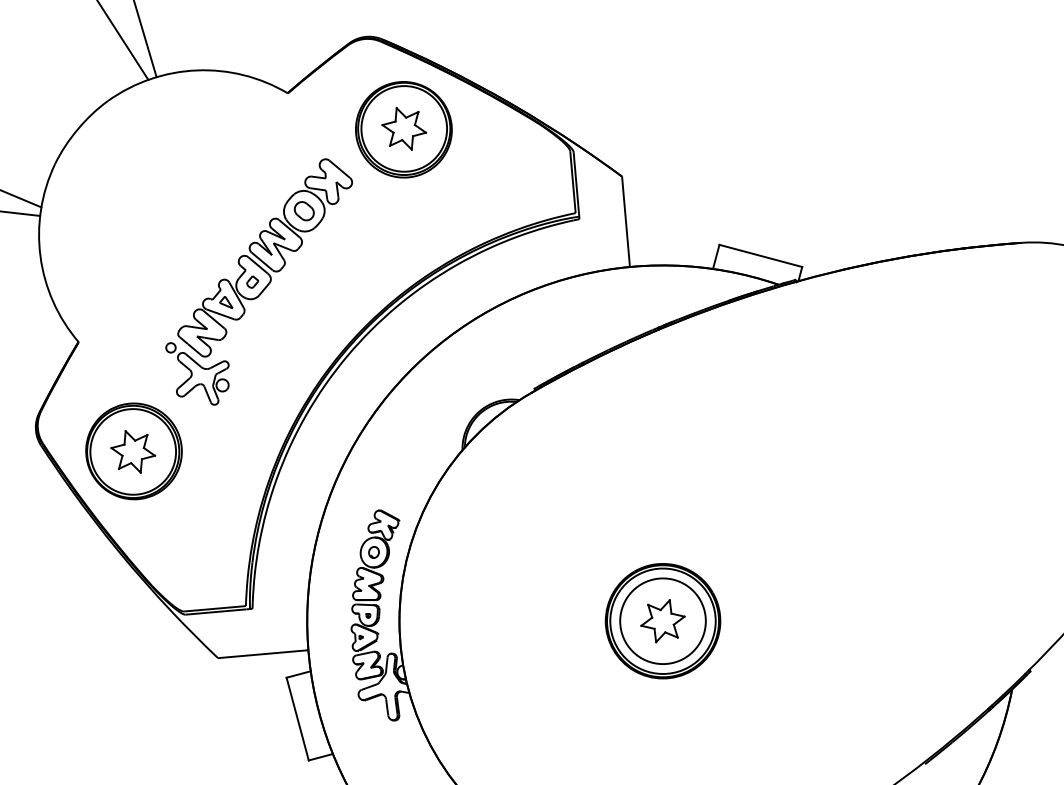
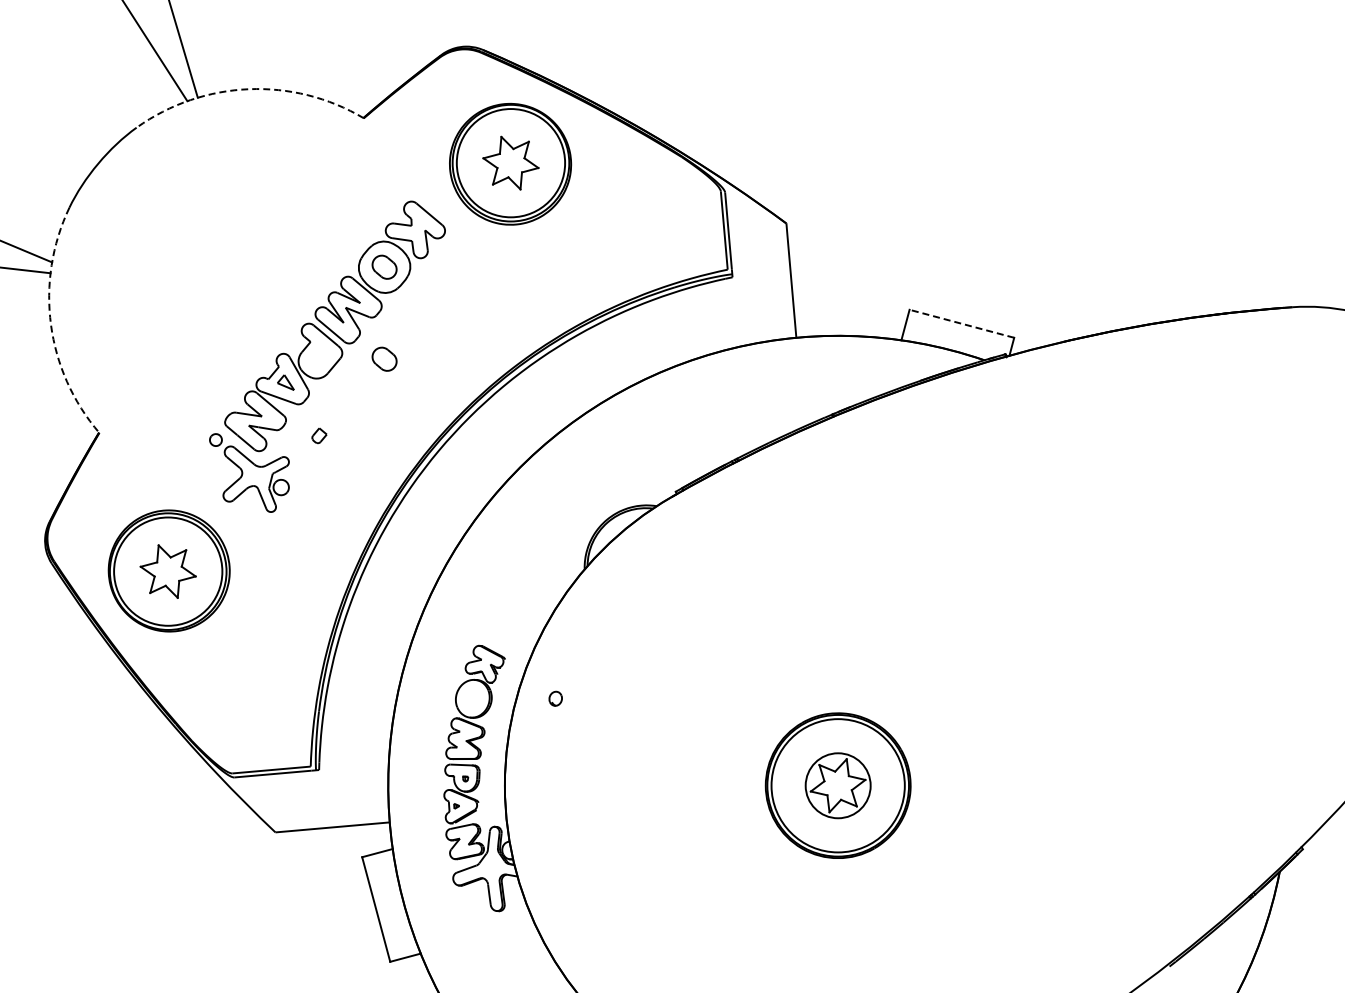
arc: (196, 70) -> (248, 89), solid -> dashed
line: (760, 255) -> (961, 323), solid -> dashed
arc: (40, 256) -> (51, 324), solid -> dashed
part: (252, 281) -> (319, 435), moved
part: (304, 283) -> (384, 358), added
part: (373, 552) -> (555, 698), moved
circle: (663, 621) -> (838, 785), size x0.6

